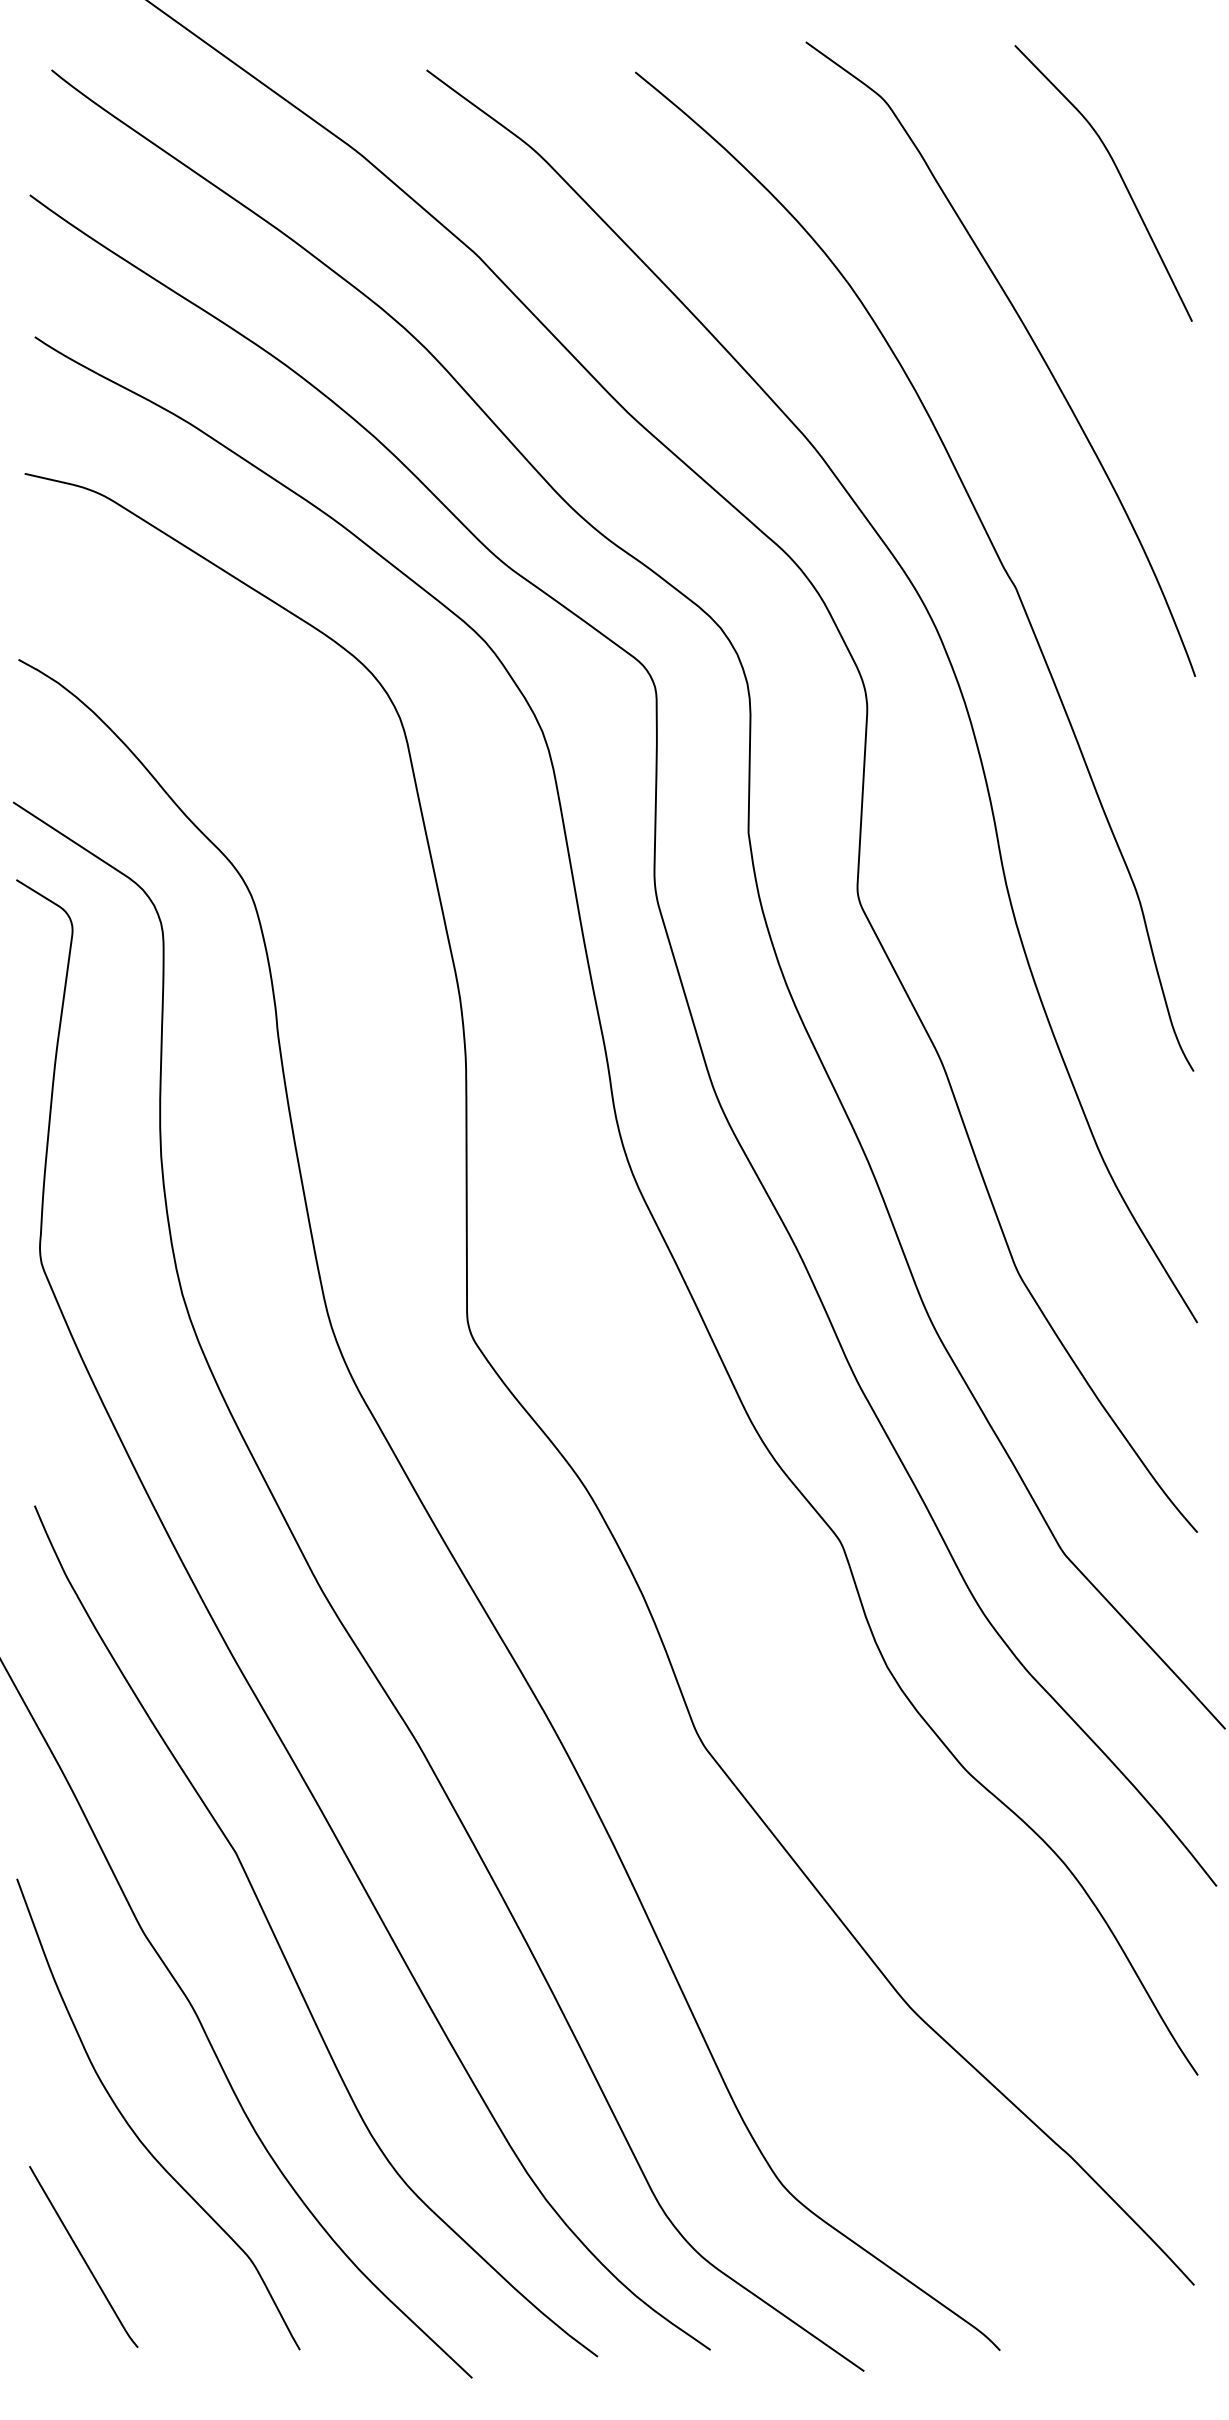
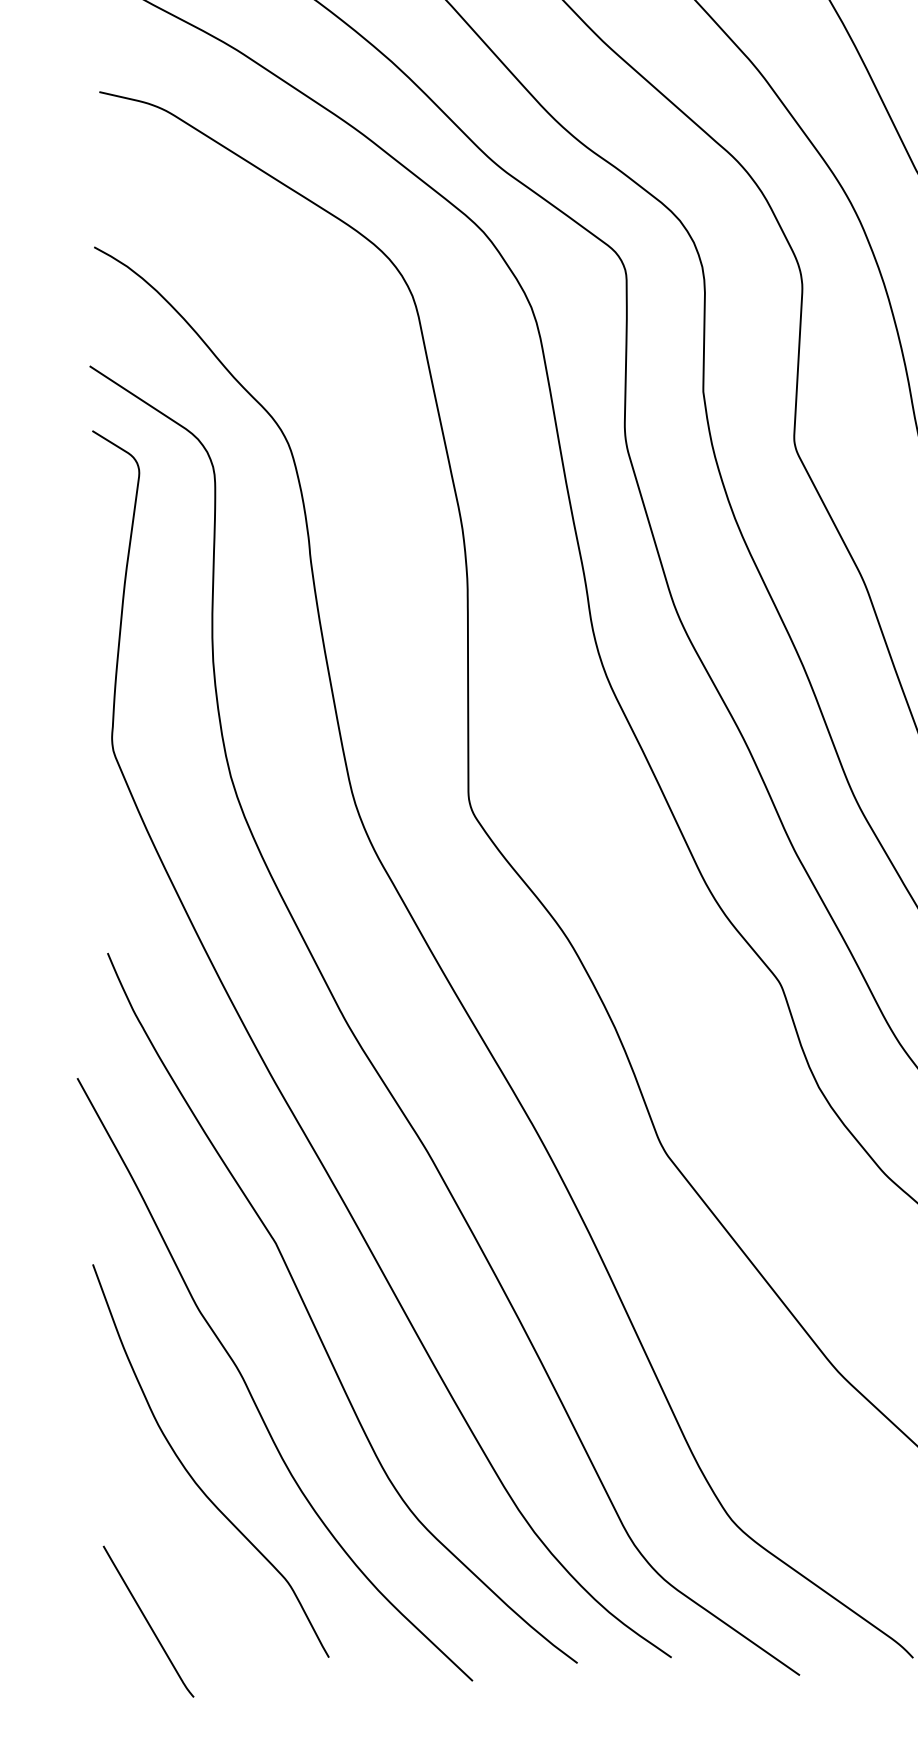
curve: (83, 2256) -> (148, 1621), moved

